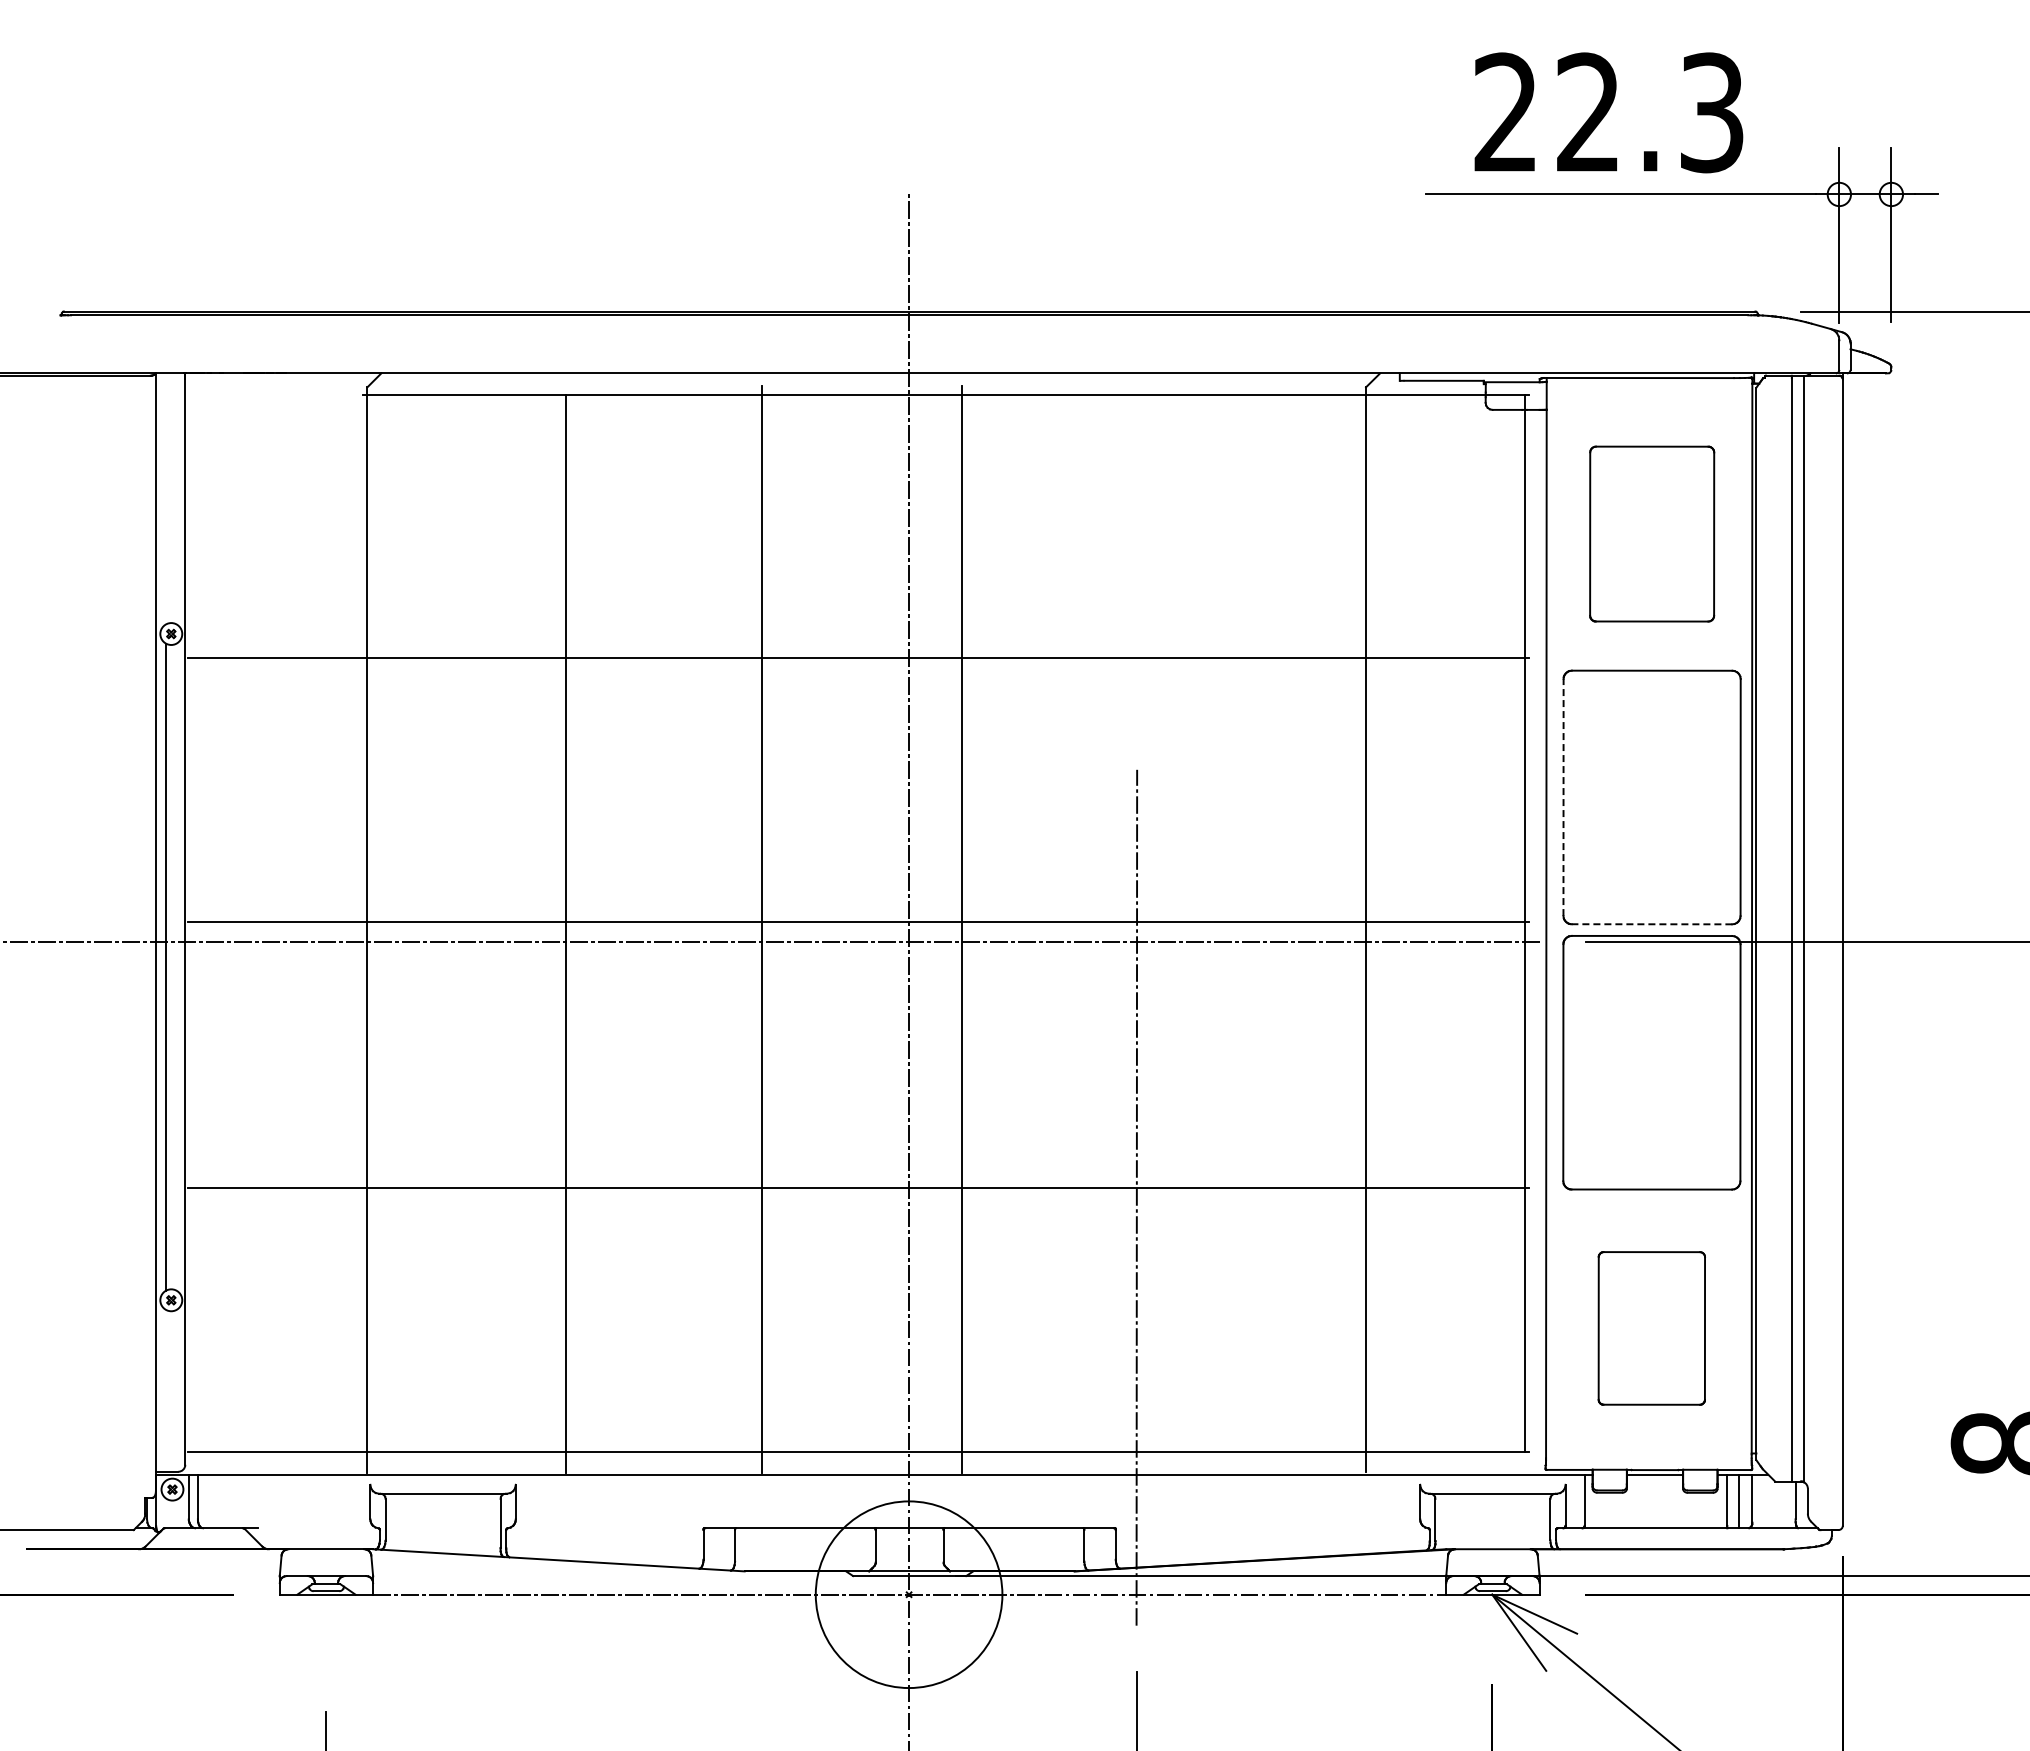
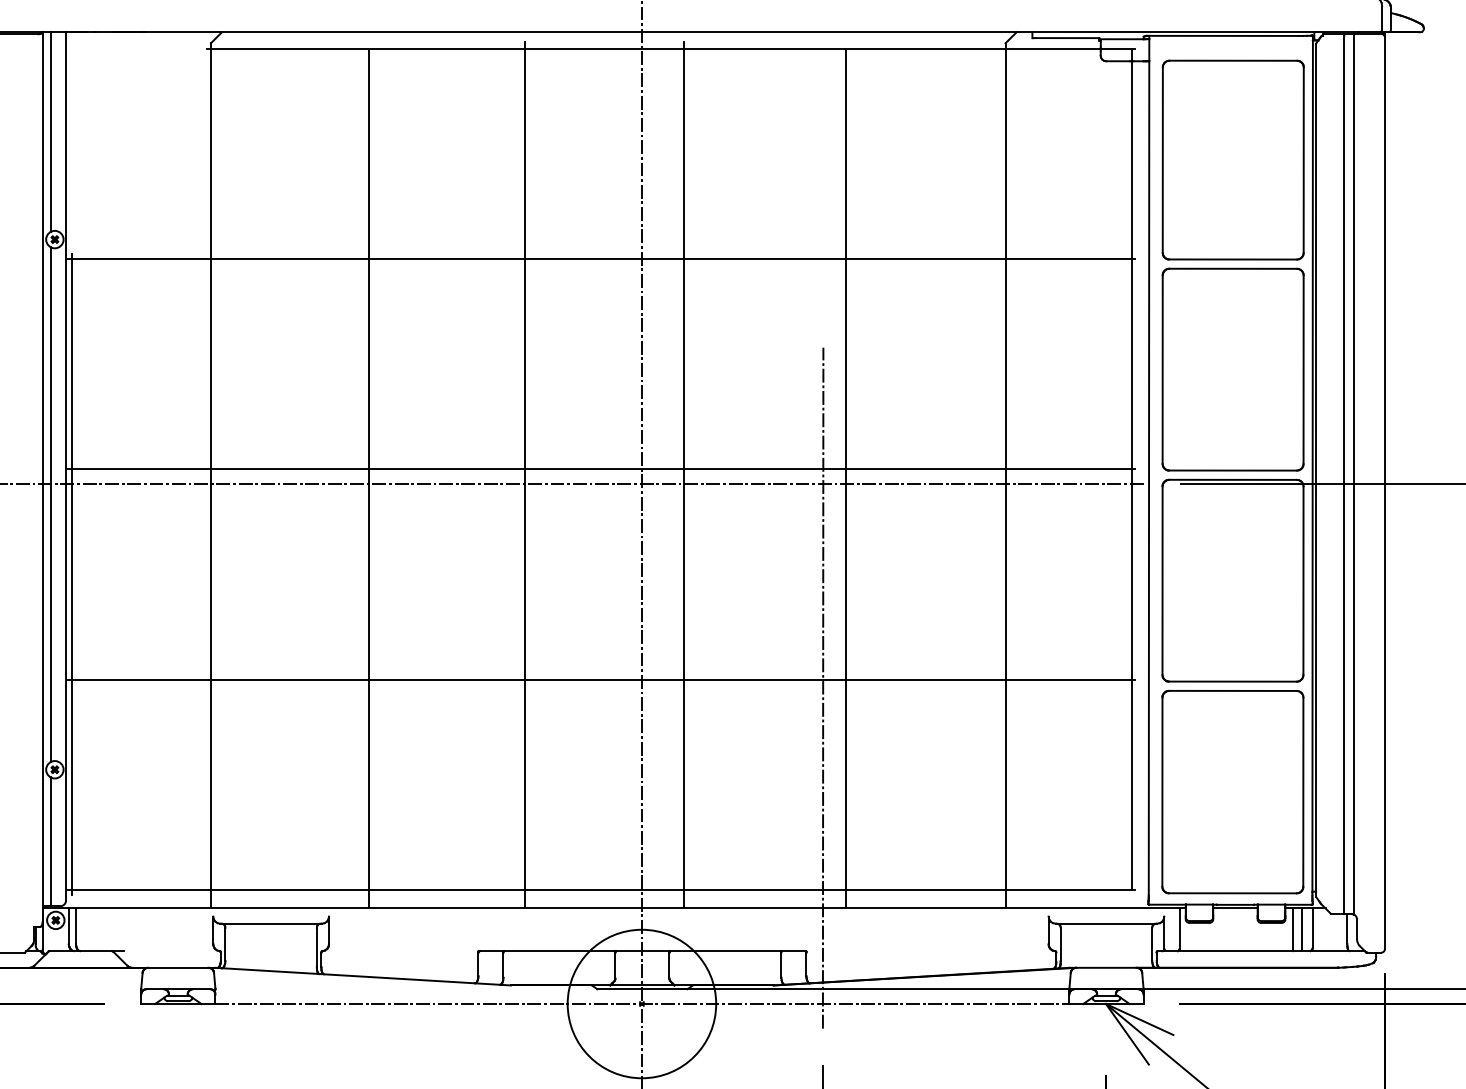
line: (166, 498) -> (51, 131), added
part: (1651, 533) -> (1232, 159), size x1.43
line: (1563, 797) -> (1162, 369), dashed -> solid
line: (1651, 924) -> (1232, 470), dashed -> solid
line: (1165, 933) -> (845, 477), added
line: (192, 1054) -> (71, 574), added
part: (1651, 1328) -> (1232, 792), size x1.67
line: (166, 1390) -> (51, 841), added

